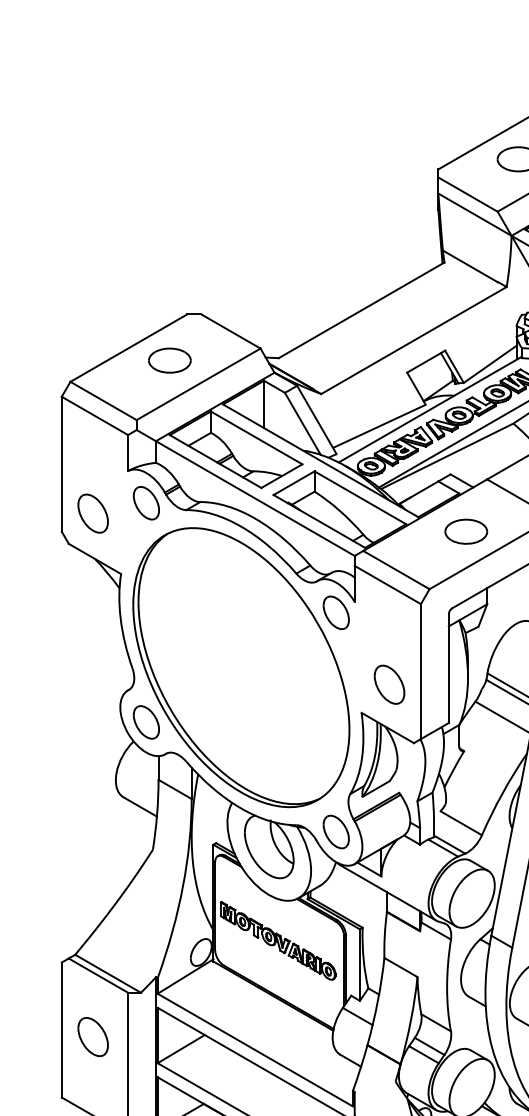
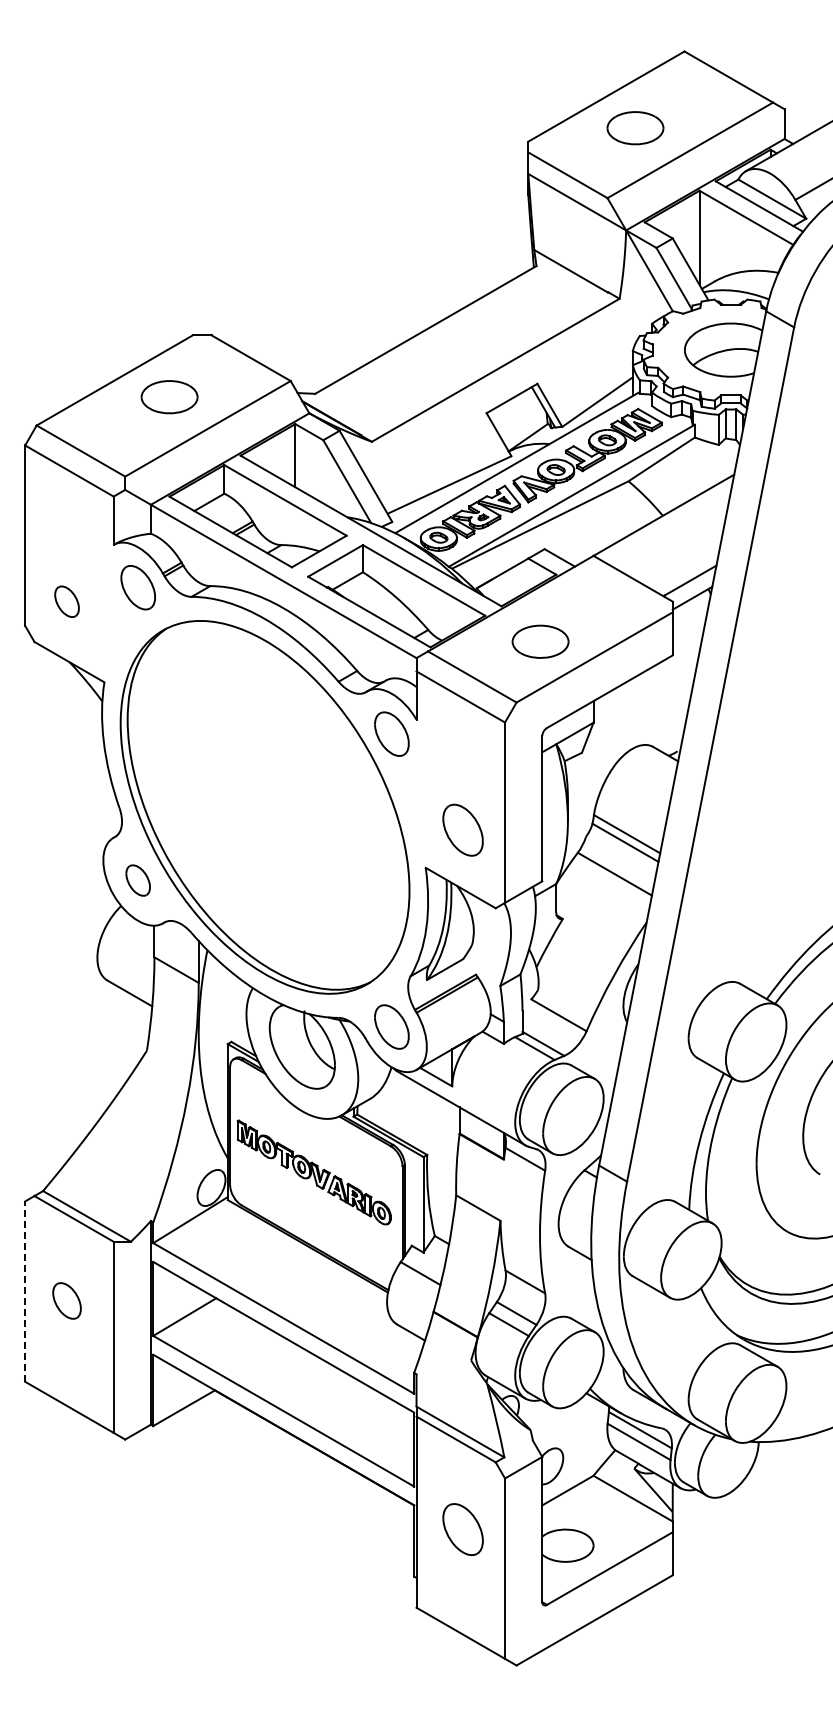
part: (92, 513) -> (66, 601), size x0.6
part: (466, 531) -> (540, 641), moved
part: (145, 722) -> (137, 880), size x0.7
line: (62, 1029) -> (25, 1291), solid -> dashed
part: (92, 1036) -> (66, 1300), size x0.7

